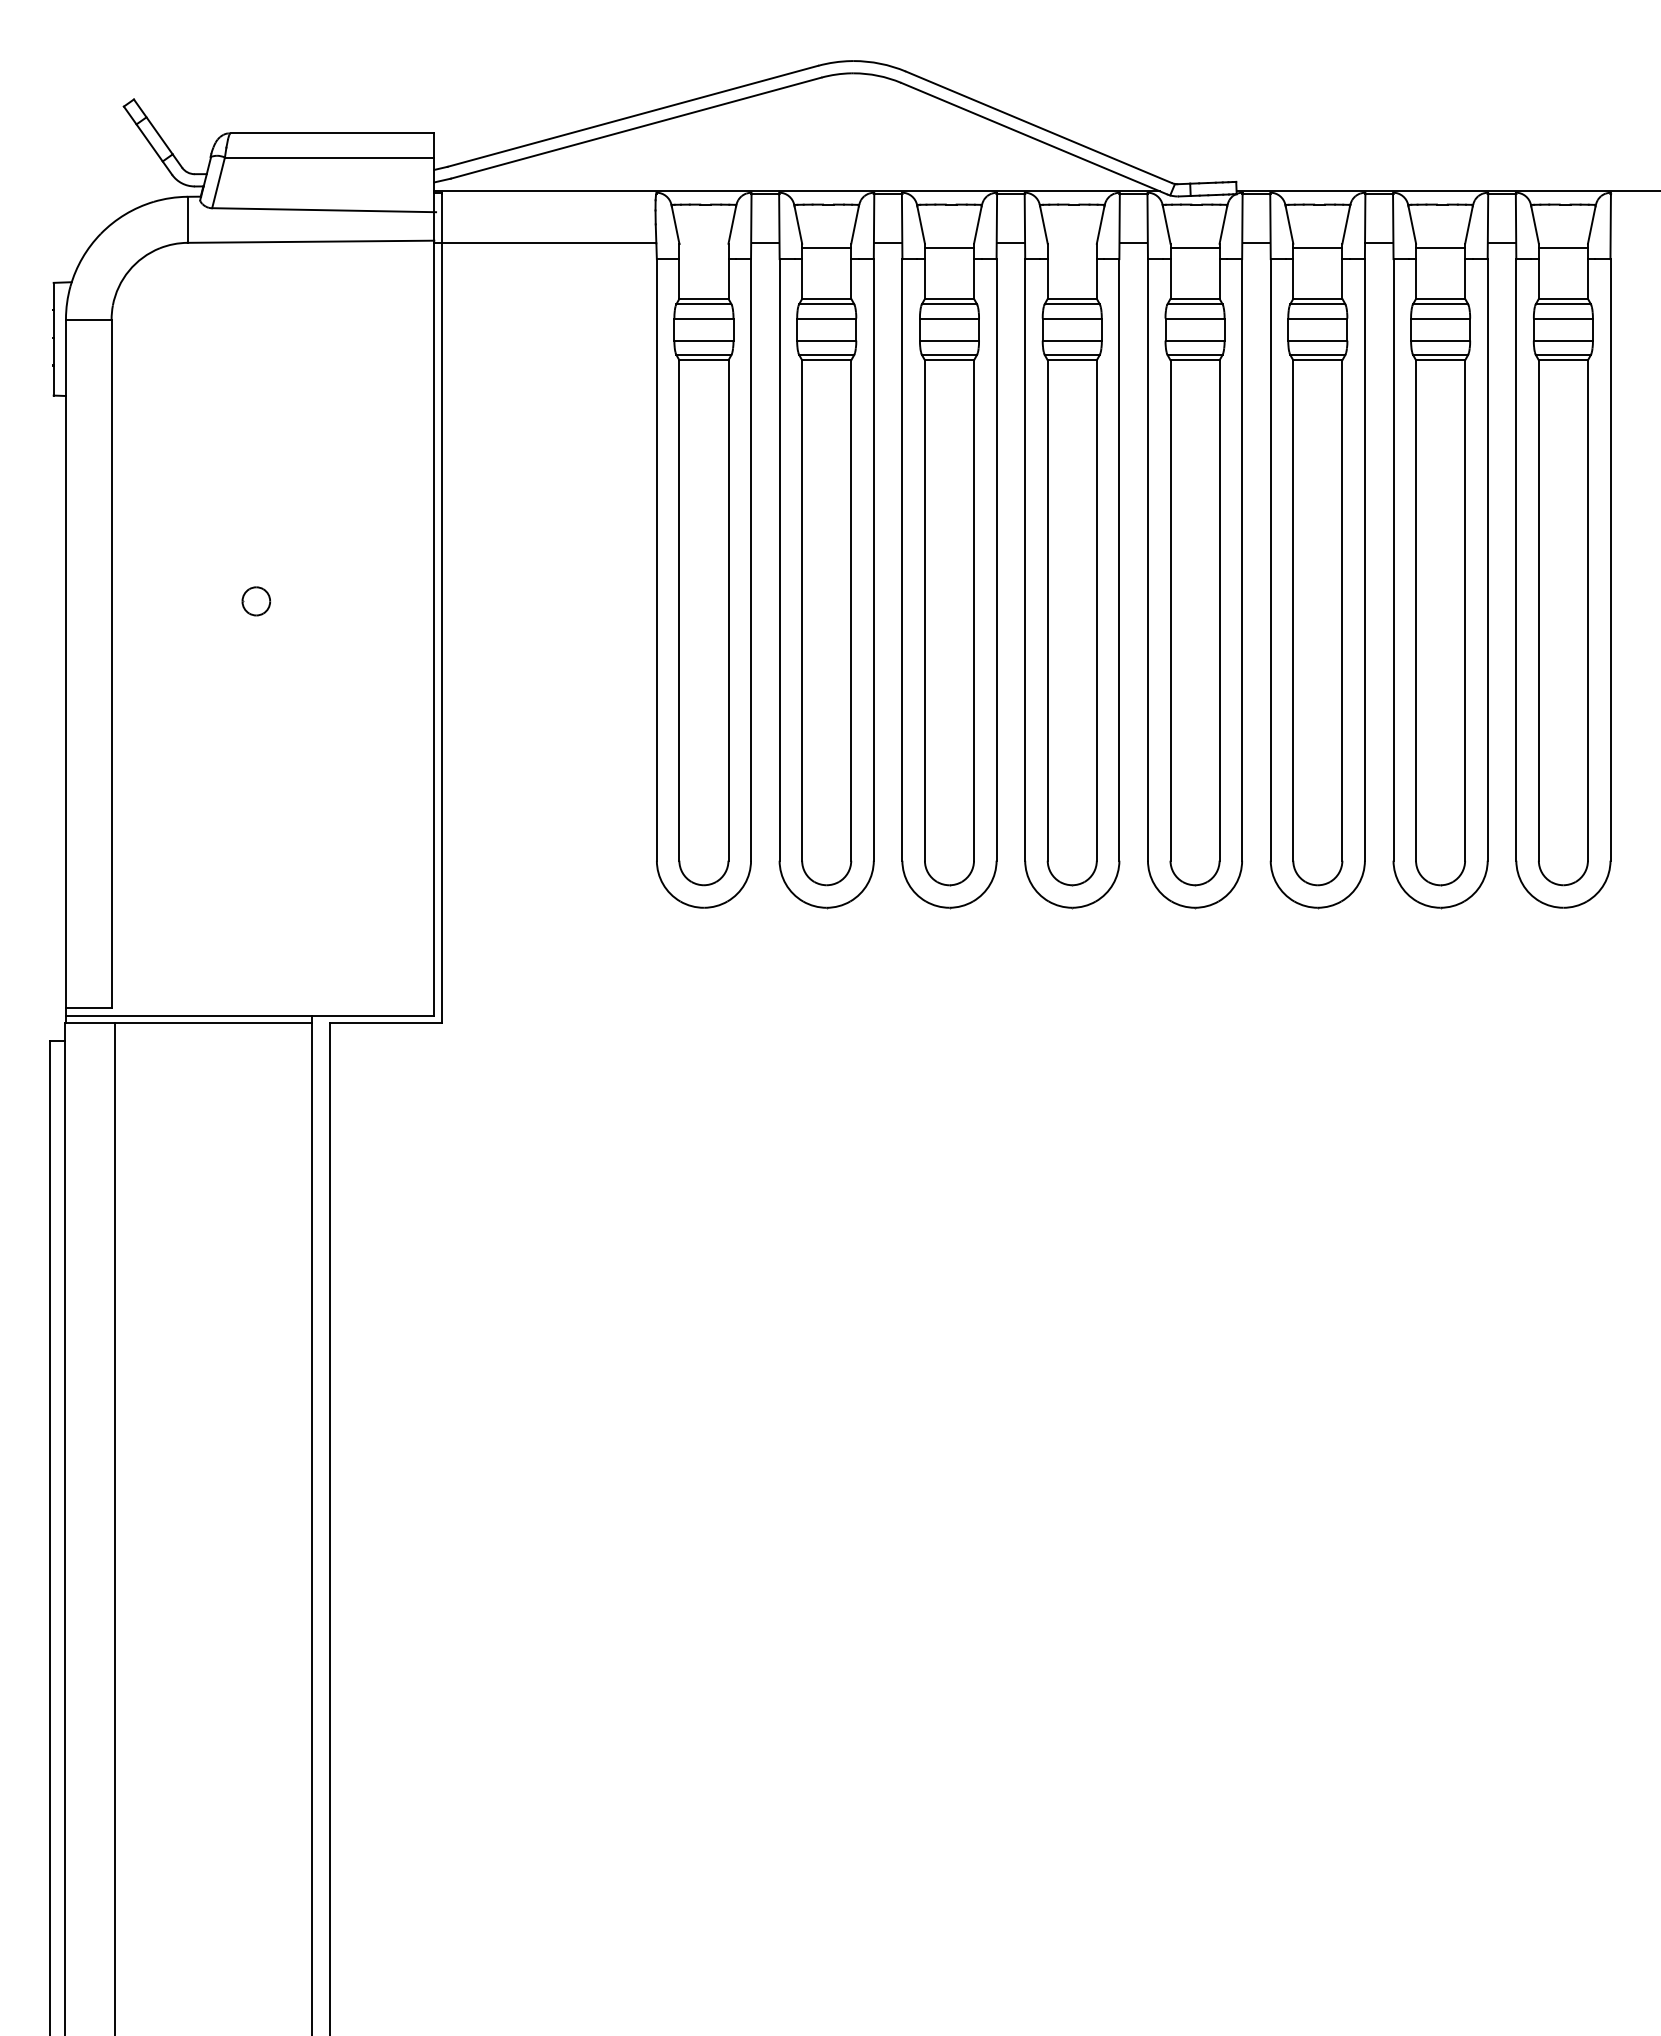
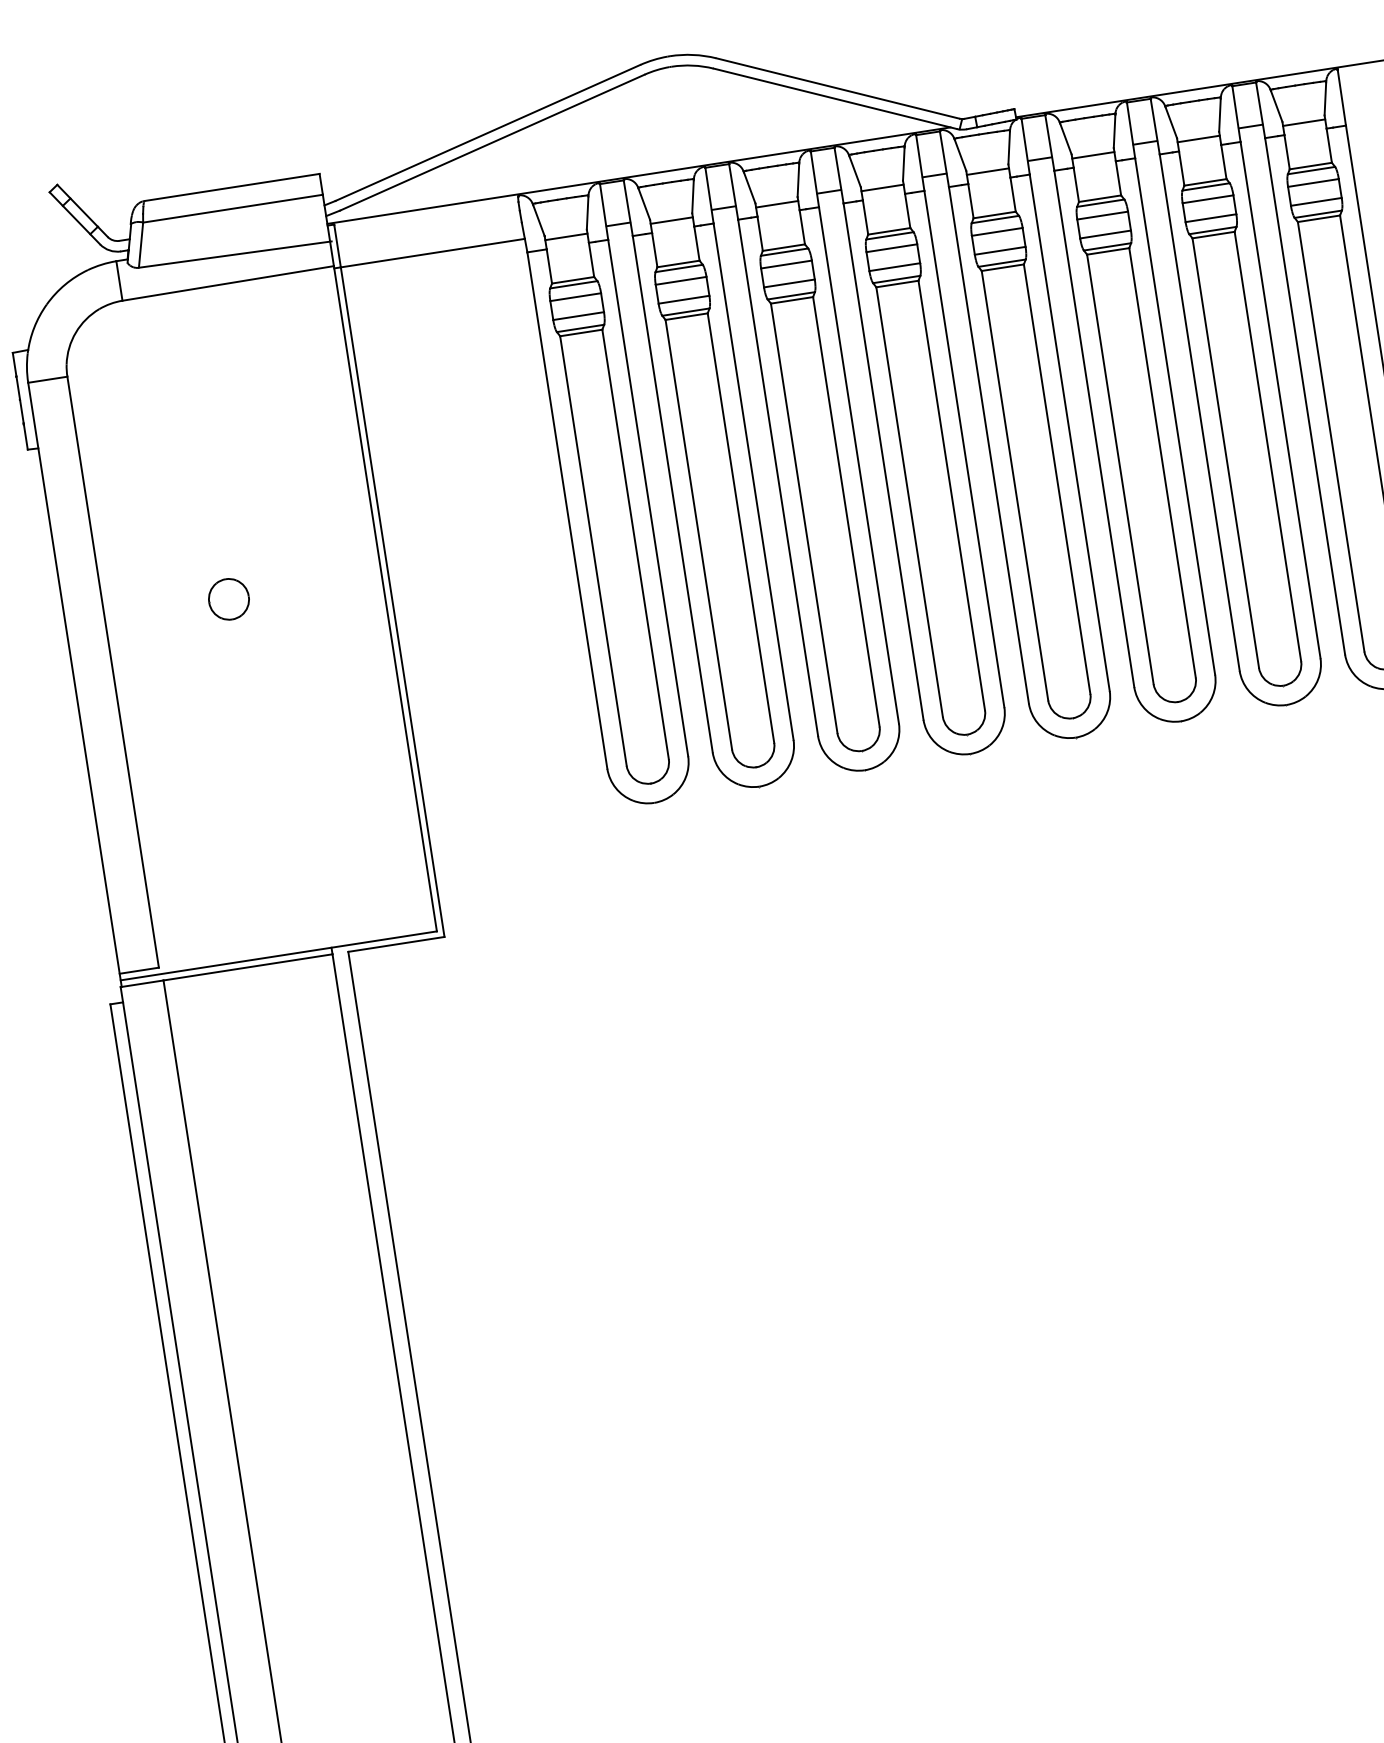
line: (703, 248) -> (566, 237), added
line: (1071, 248) -> (881, 188), added
part: (256, 601) -> (229, 599), size x1.67

